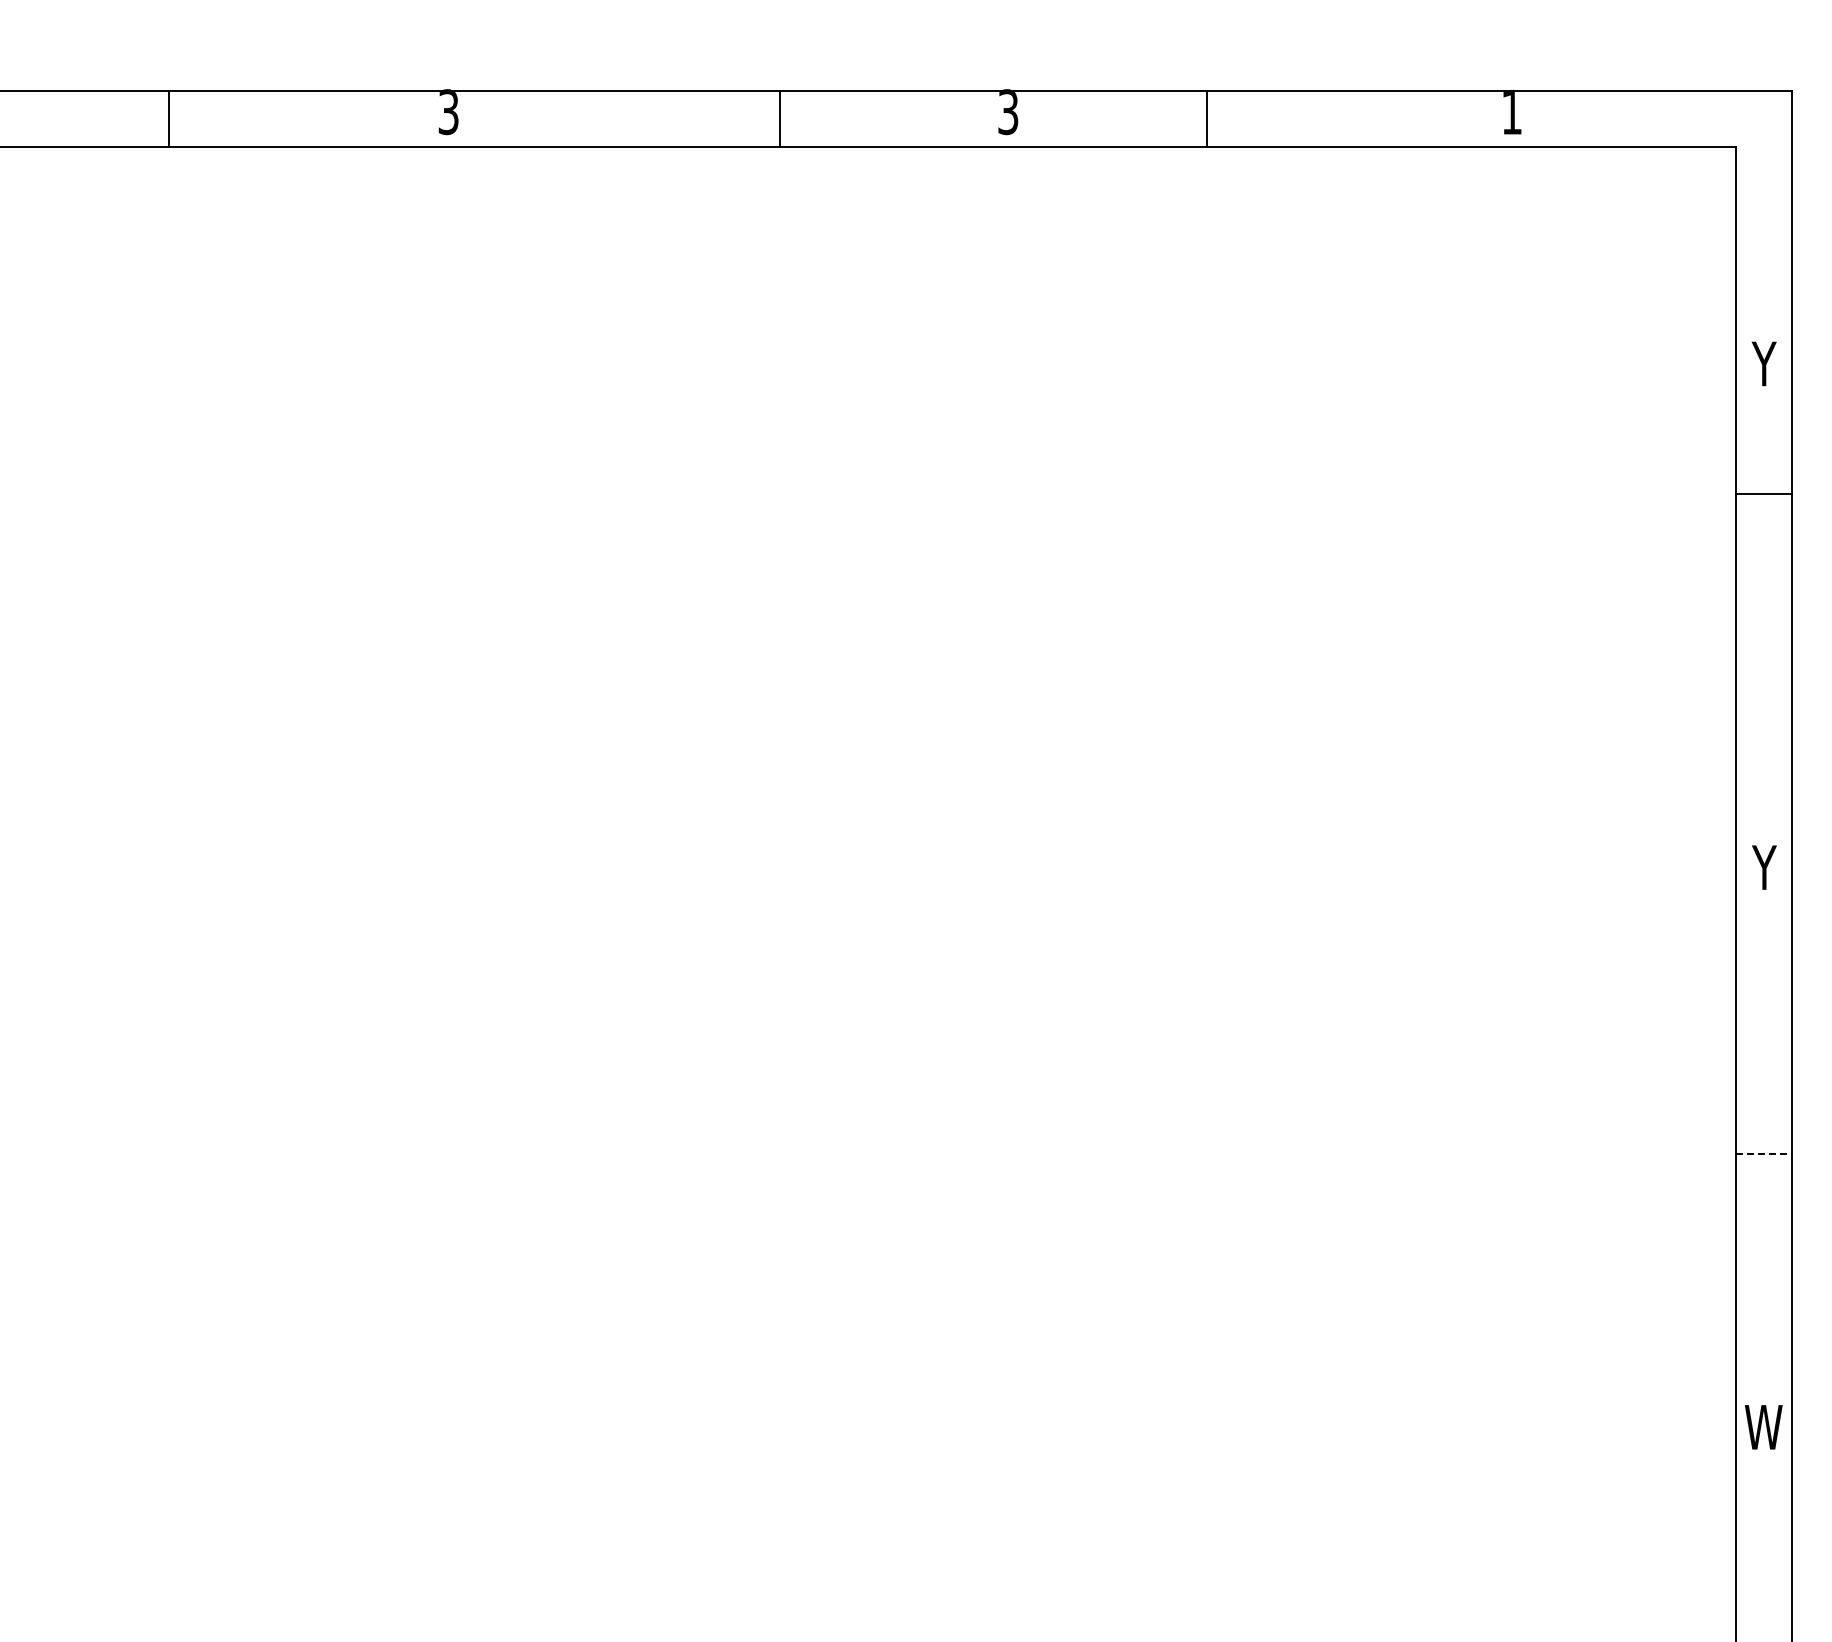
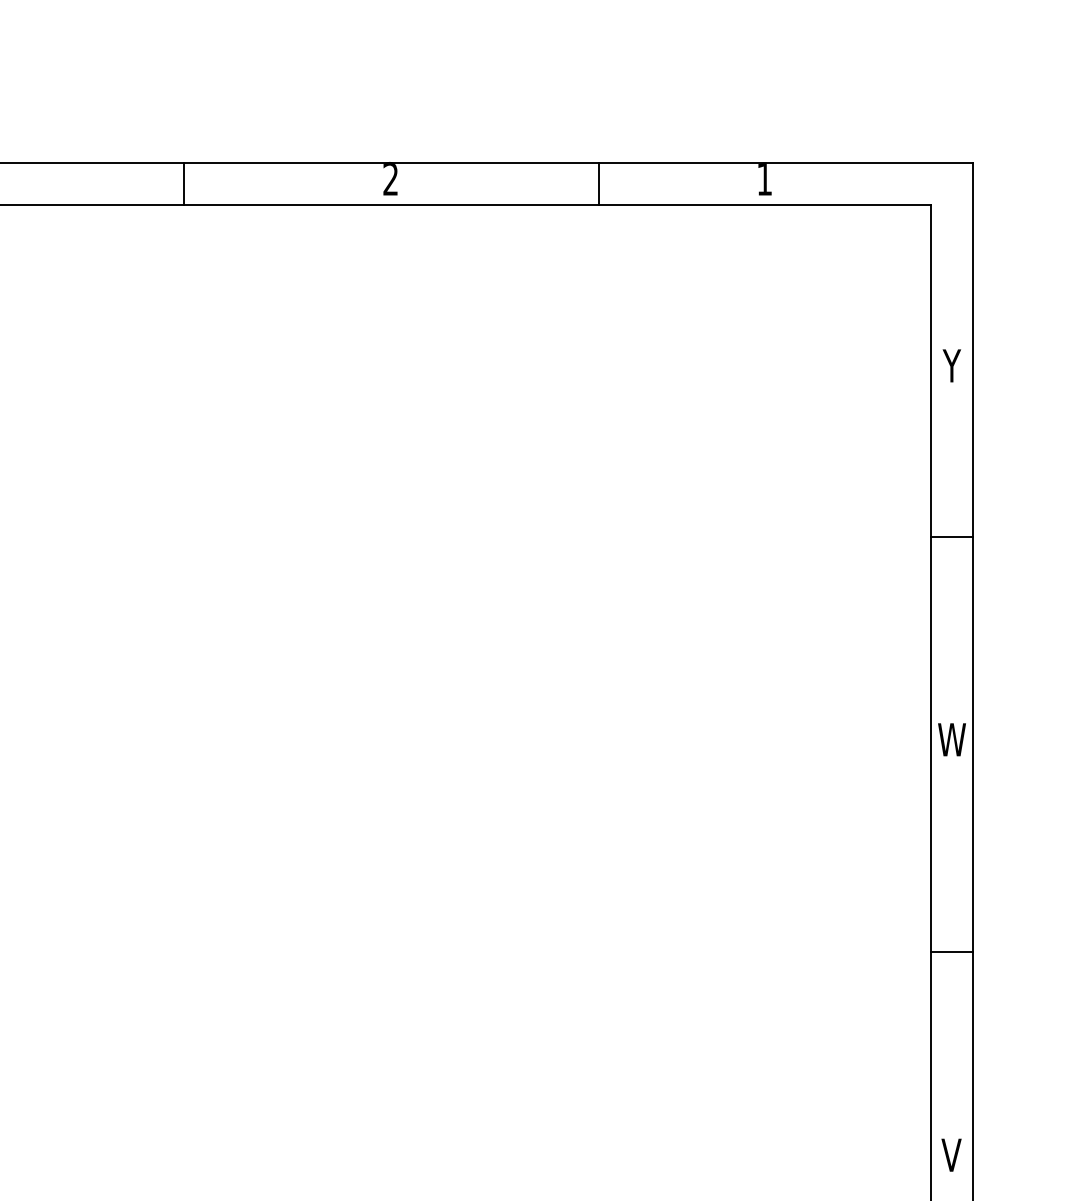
text: (1008, 112) -> (390, 179), 3 -> 2
line: (780, 118) -> (183, 183), moved
line: (1206, 118) -> (598, 183), moved
line: (1764, 494) -> (952, 537), moved
text: (1764, 867) -> (952, 739), Y -> W
line: (1764, 1153) -> (952, 951), dashed -> solid
text: (1763, 1427) -> (951, 1155), W -> V

